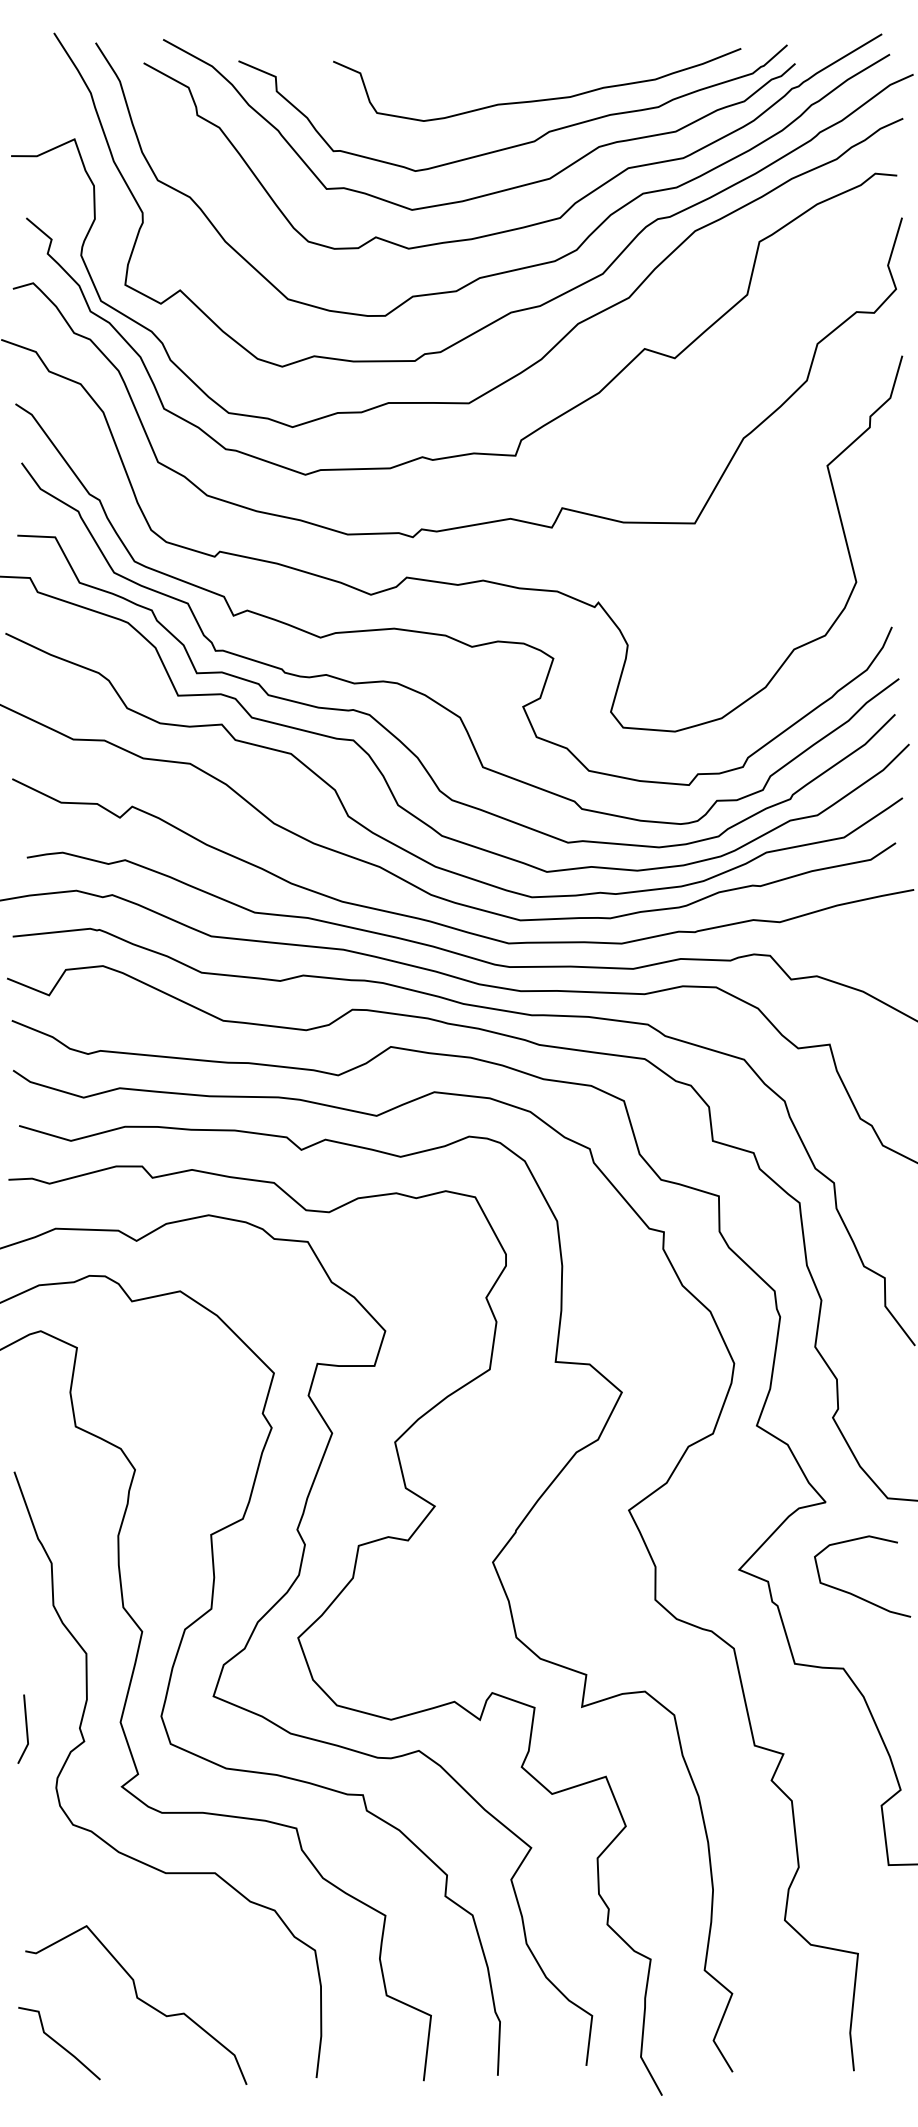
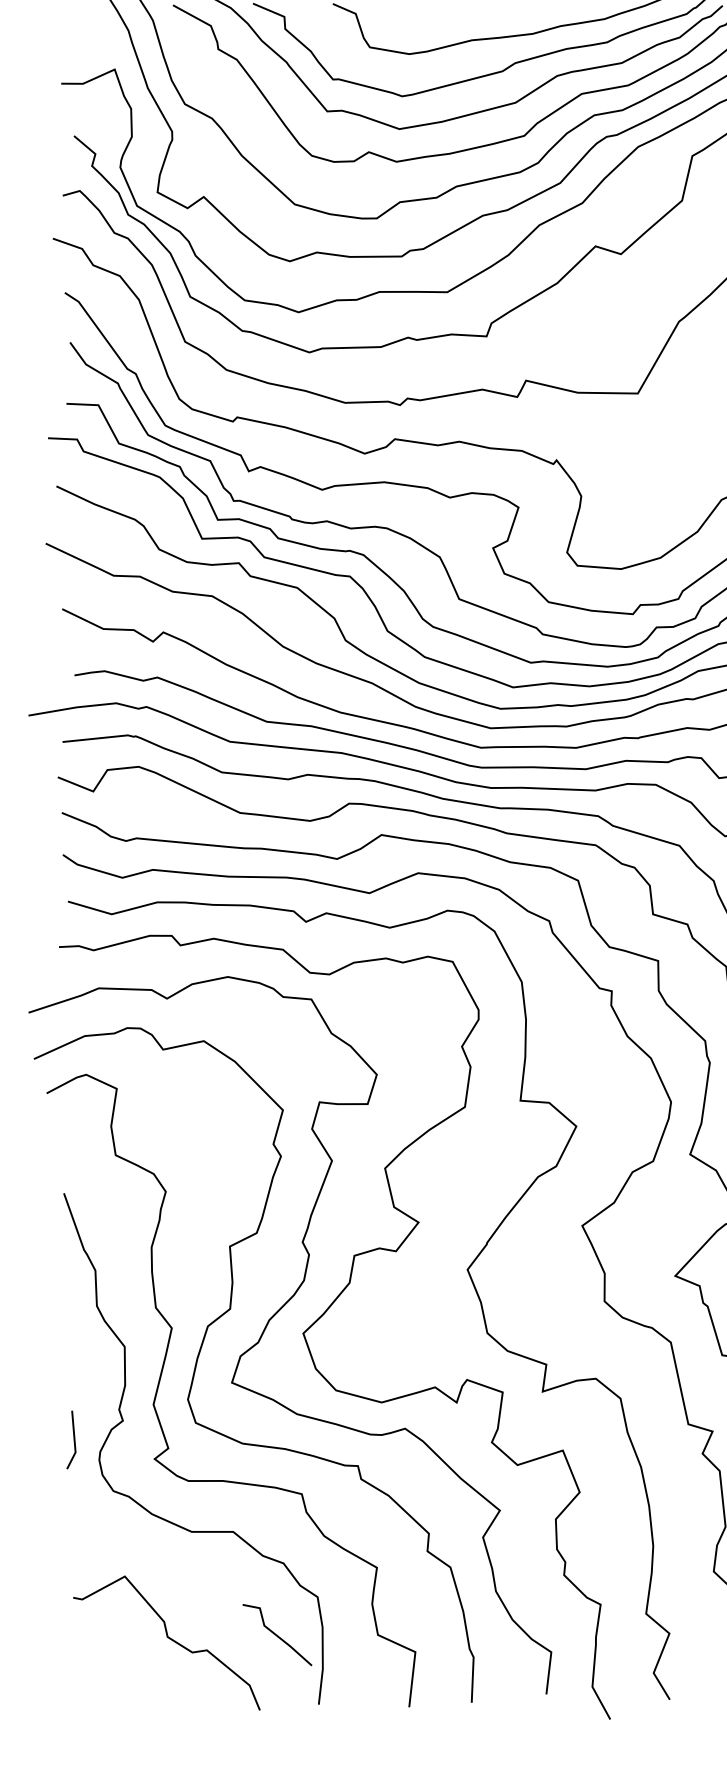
line: (25, 1727) -> (73, 1438), moved
line: (59, 2043) -> (277, 1635), moved

